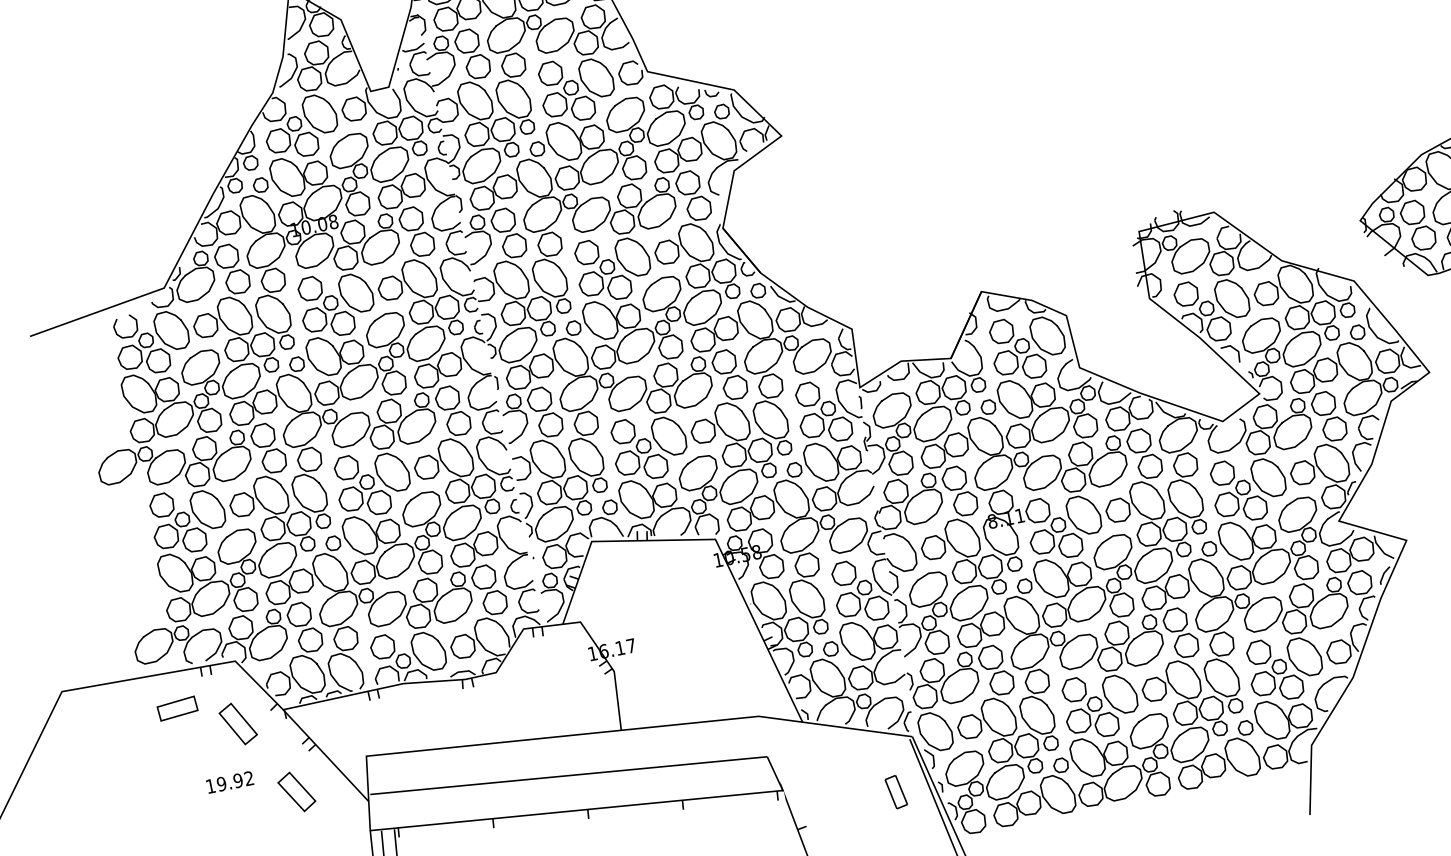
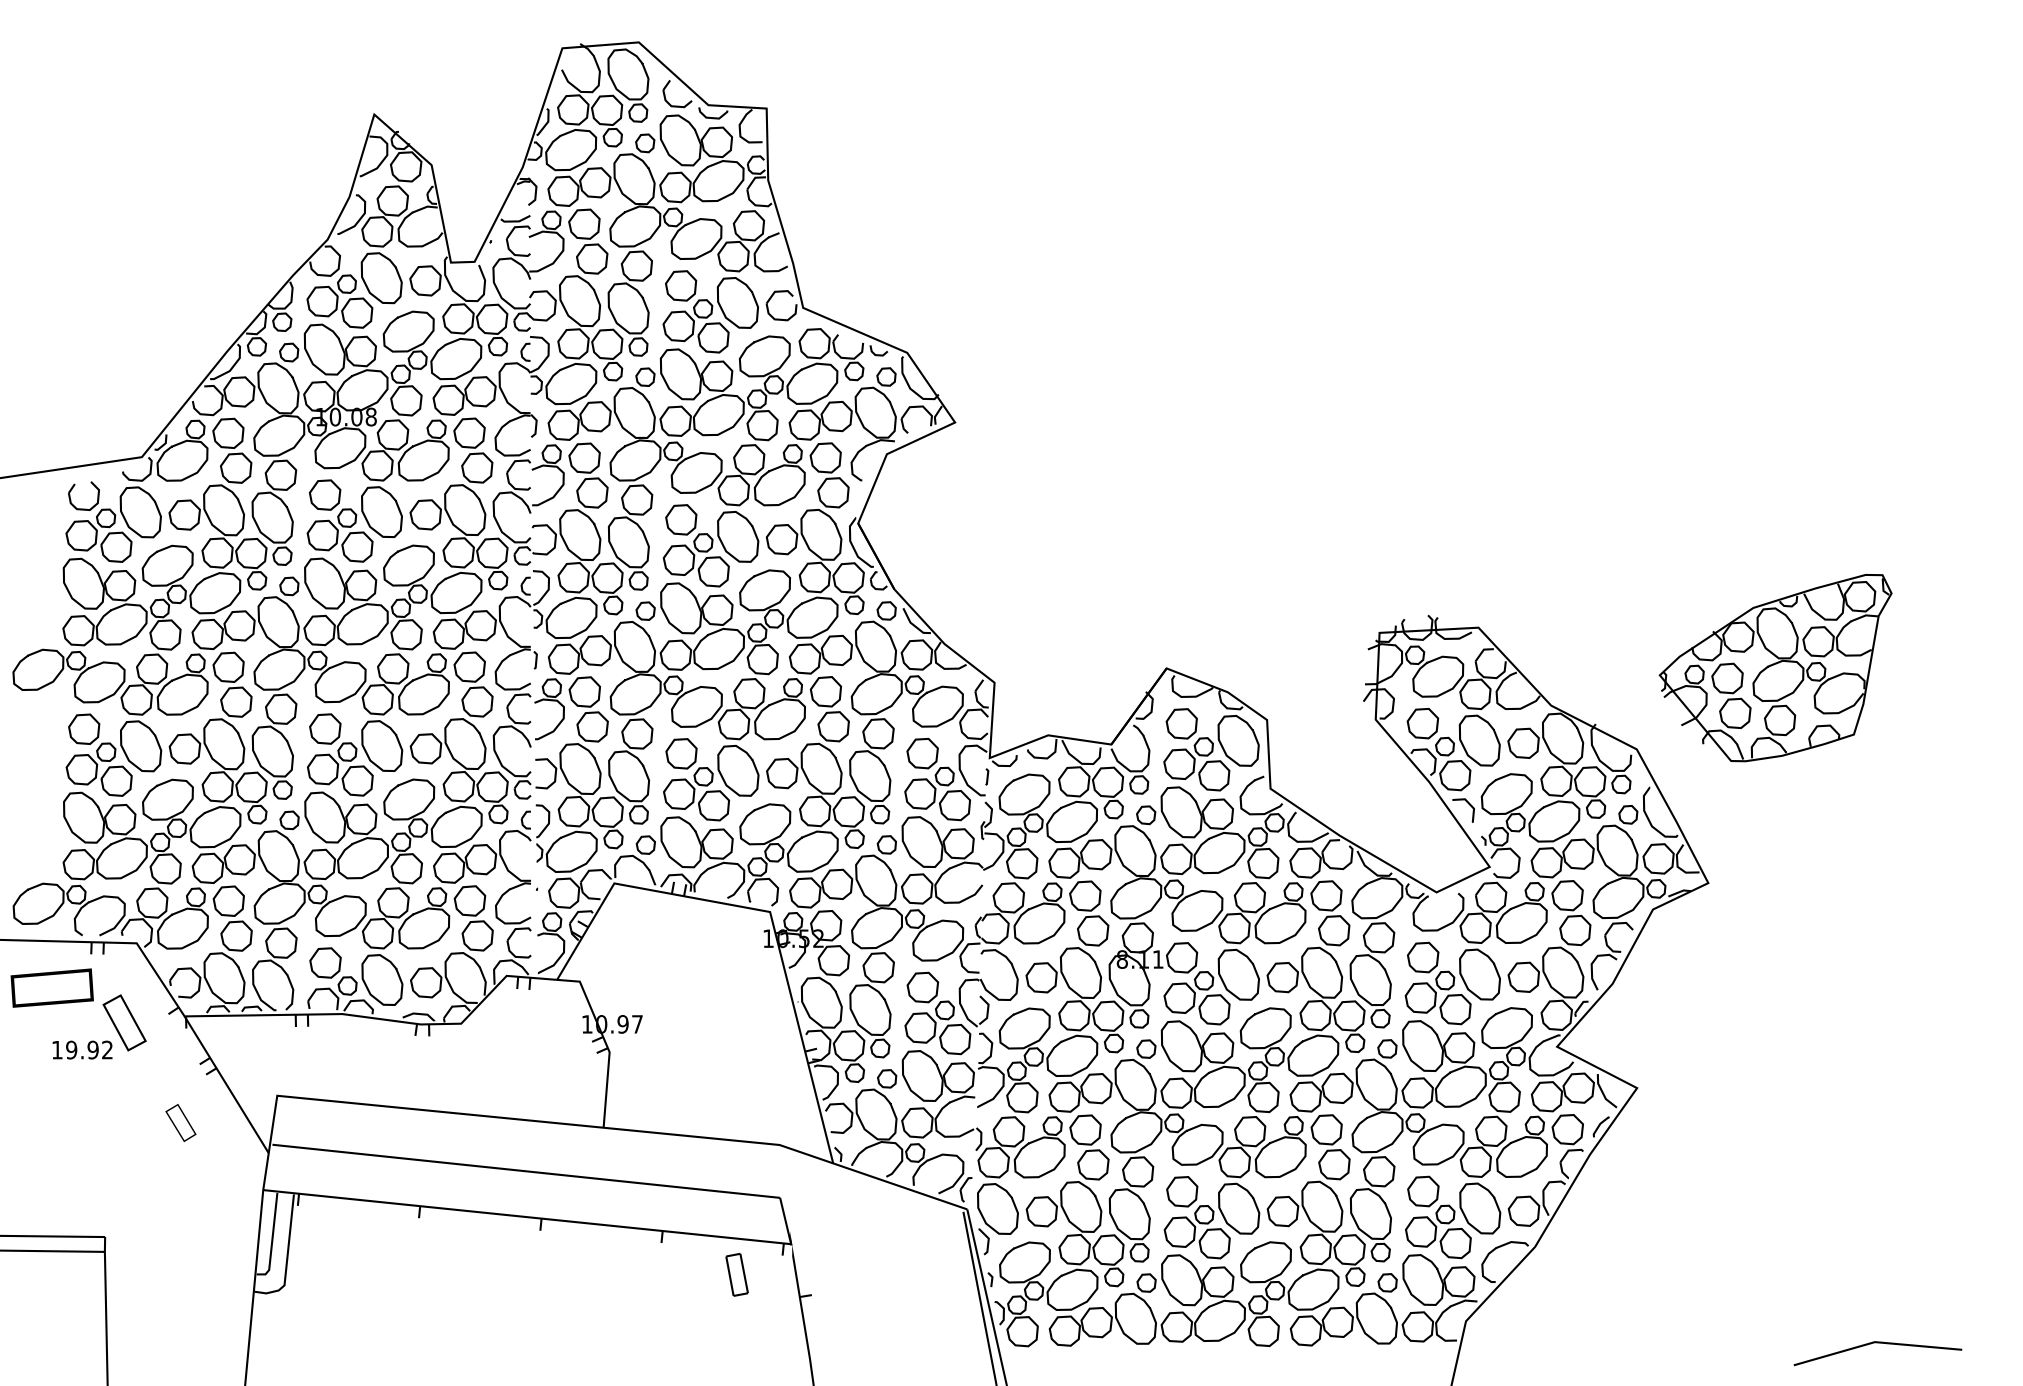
text: (756, 552) -> (818, 938), 10.58 -> 10.52
text: (612, 649) -> (612, 1024), 16.17 -> 10.97
part: (177, 708) -> (52, 988), size x1.6
text: (229, 781) -> (82, 1049), moved
part: (296, 791) -> (180, 1122), size x0.7
part: (895, 791) -> (736, 1274), moved

